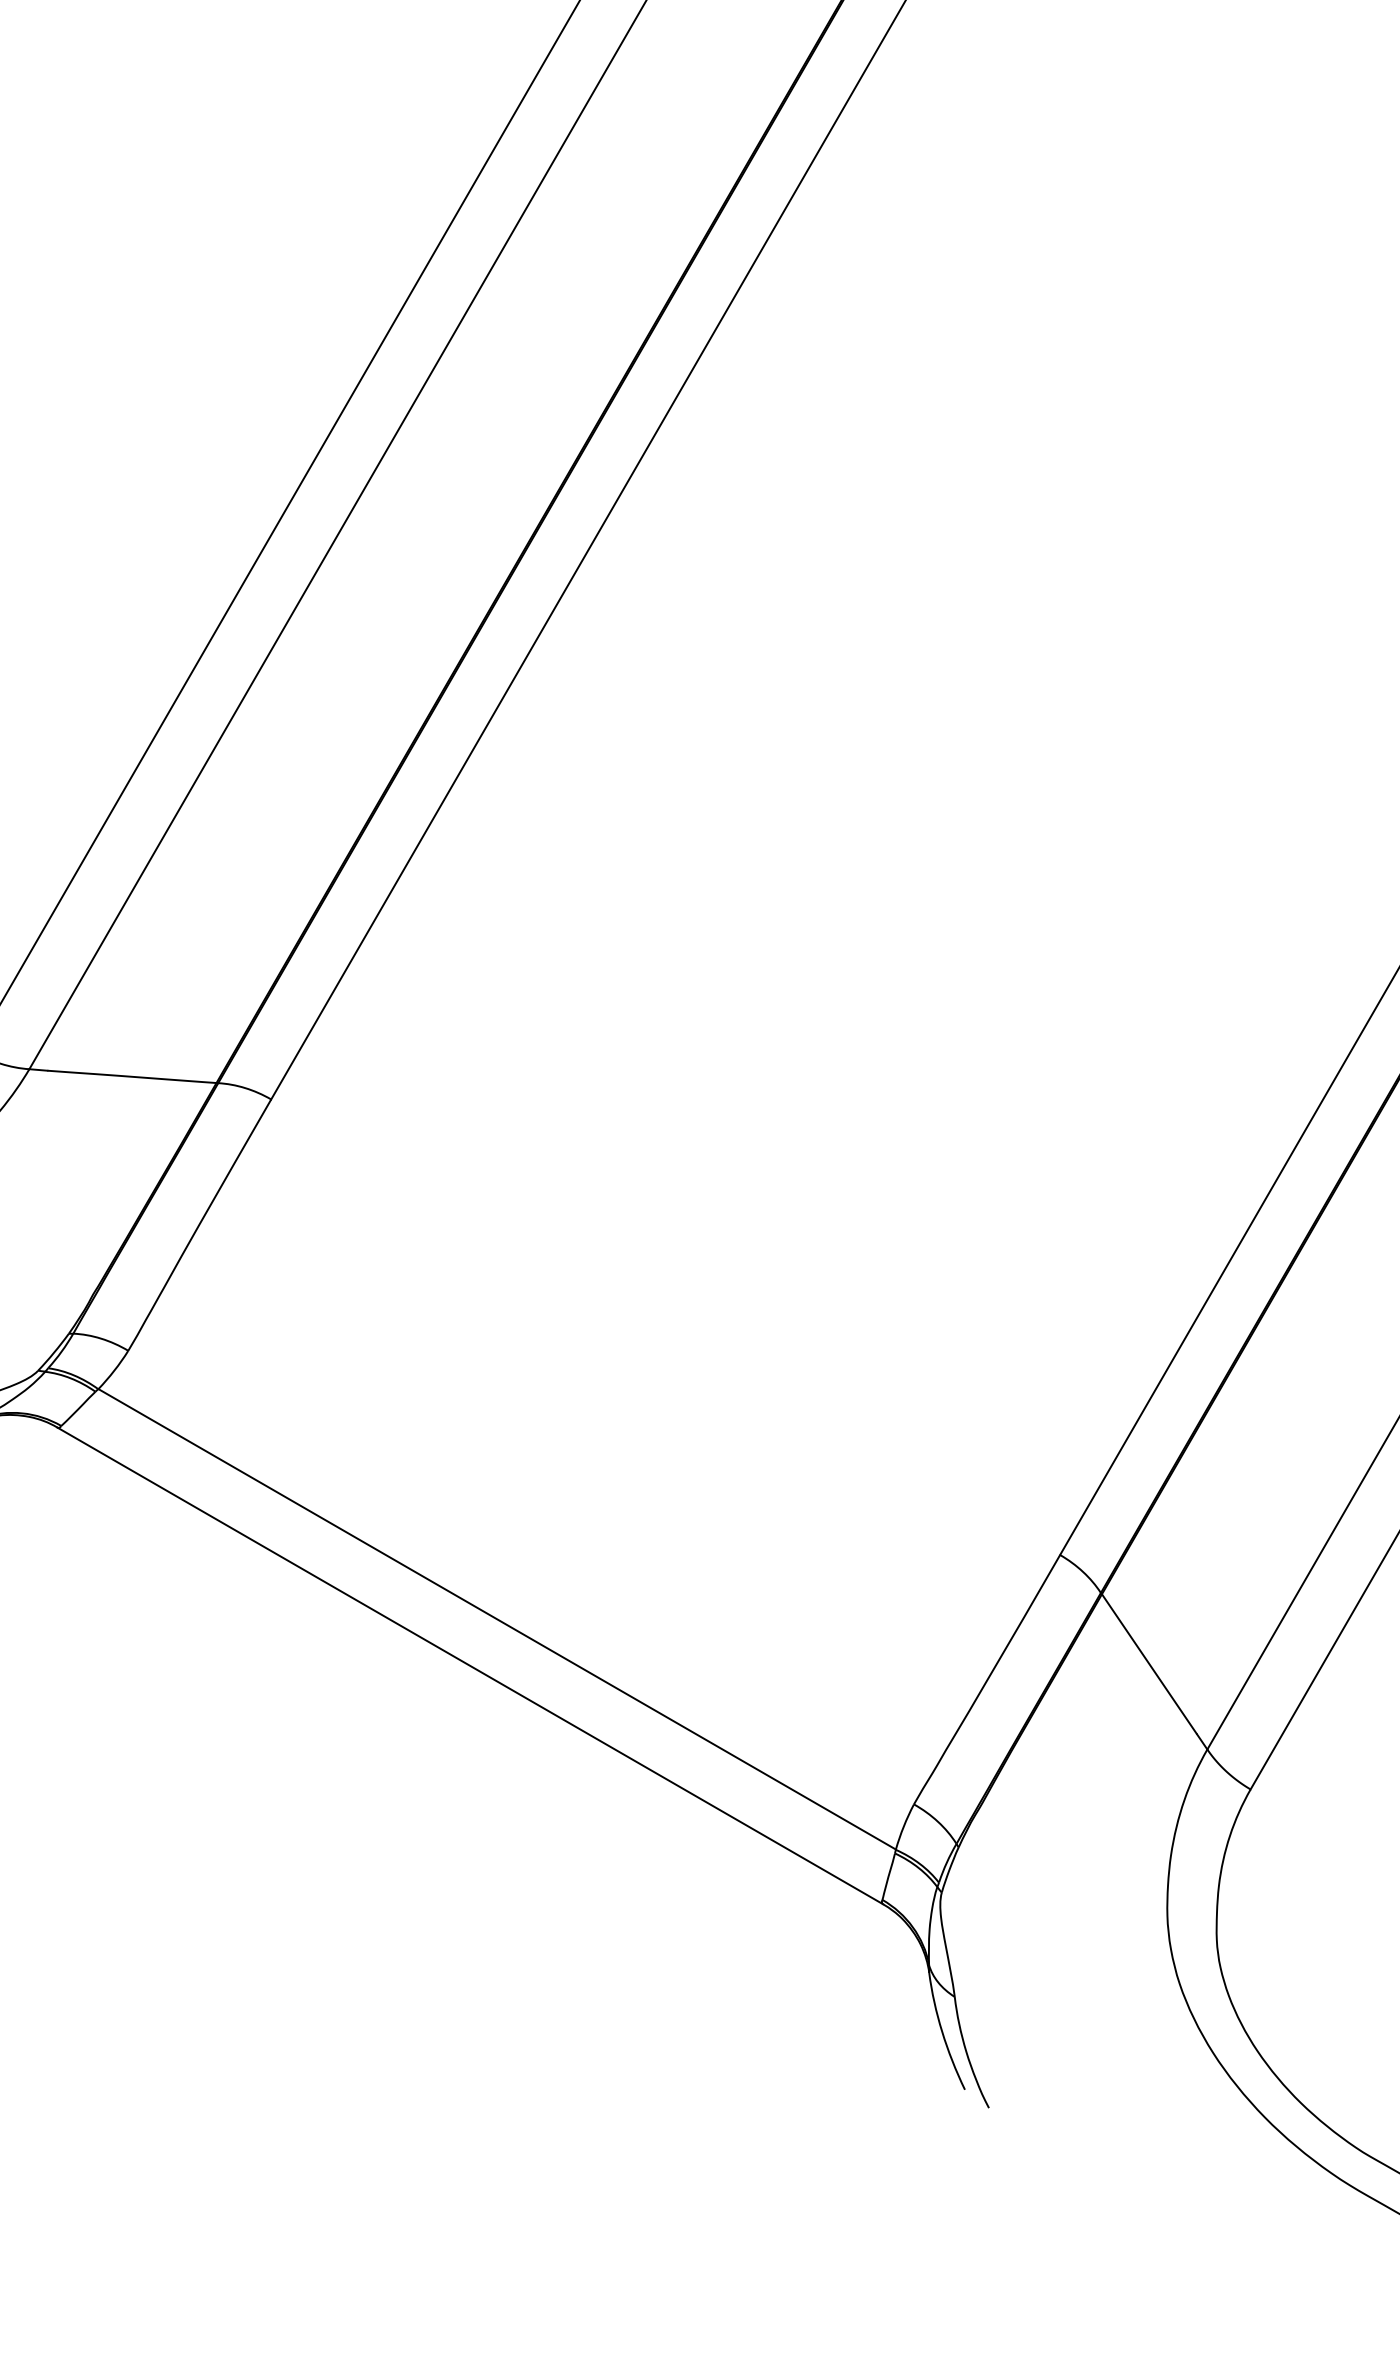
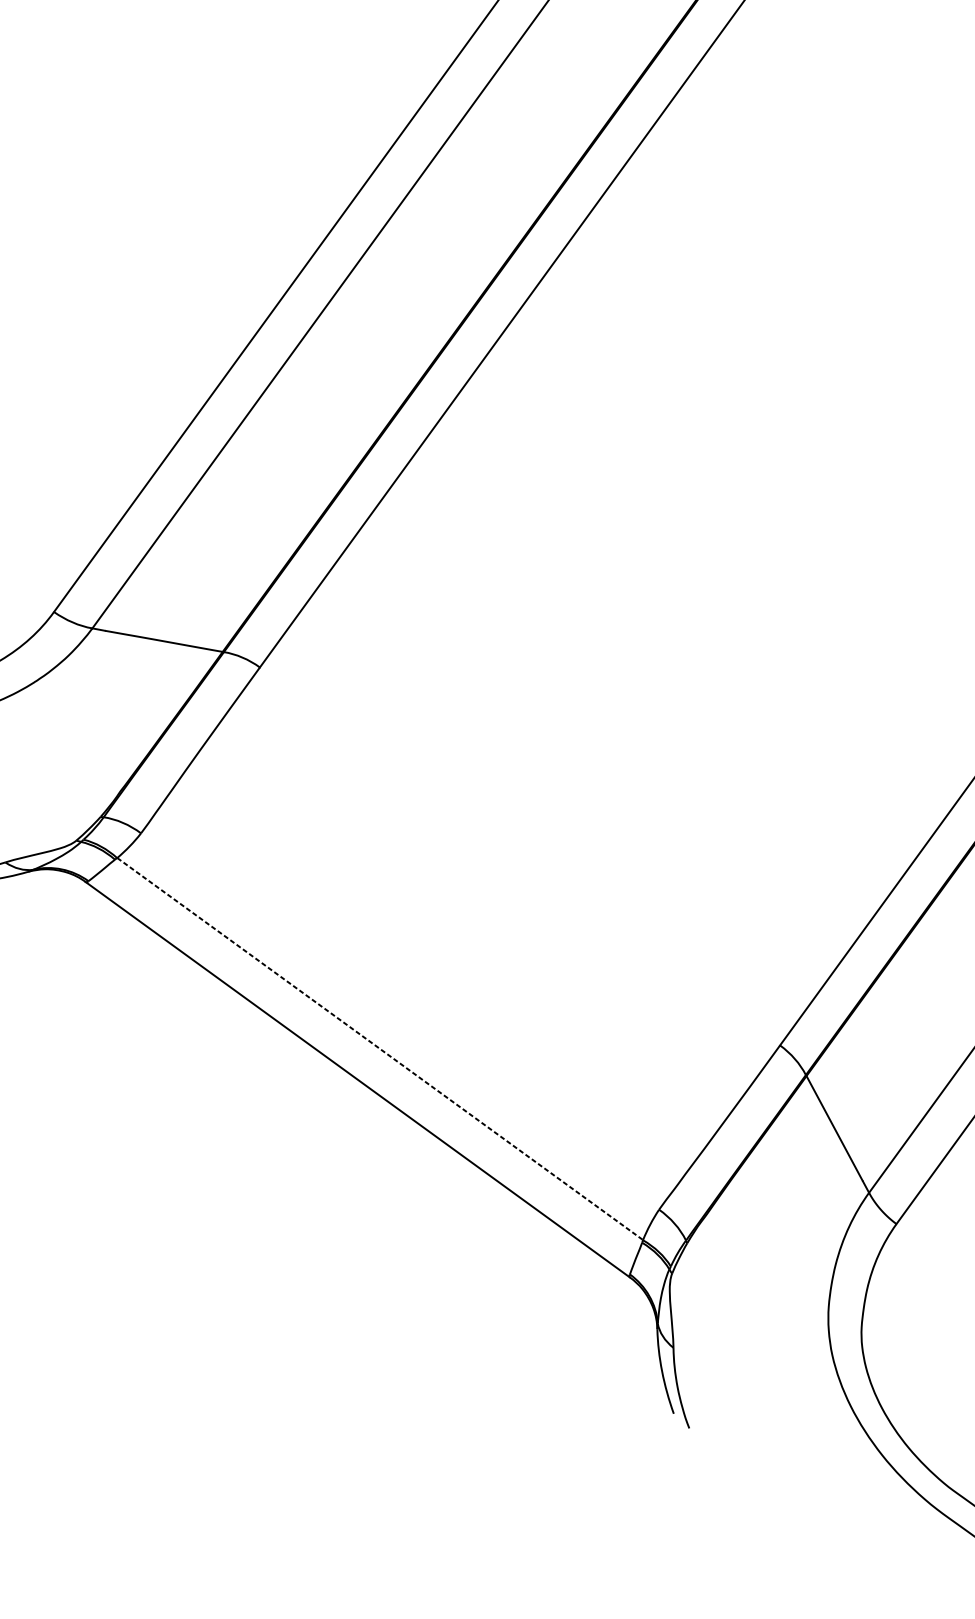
line: (497, 1619) -> (380, 1049), solid -> dashed

